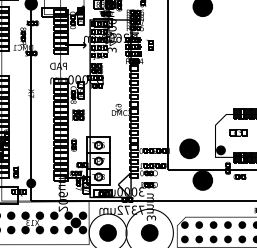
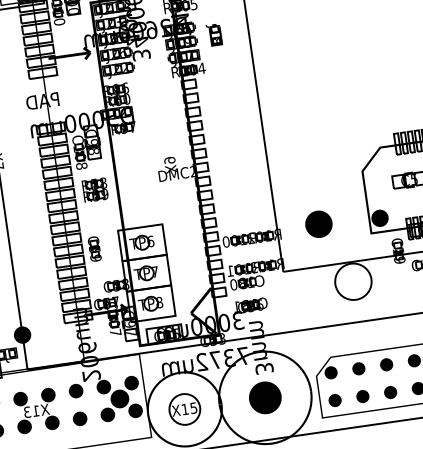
part: (189, 148) -> (318, 223), size x0.7
fill: (202, 180) -> (352, 281), removed
fill: (107, 232) -> (183, 408), removed

